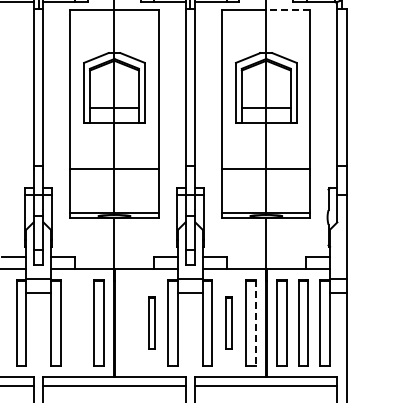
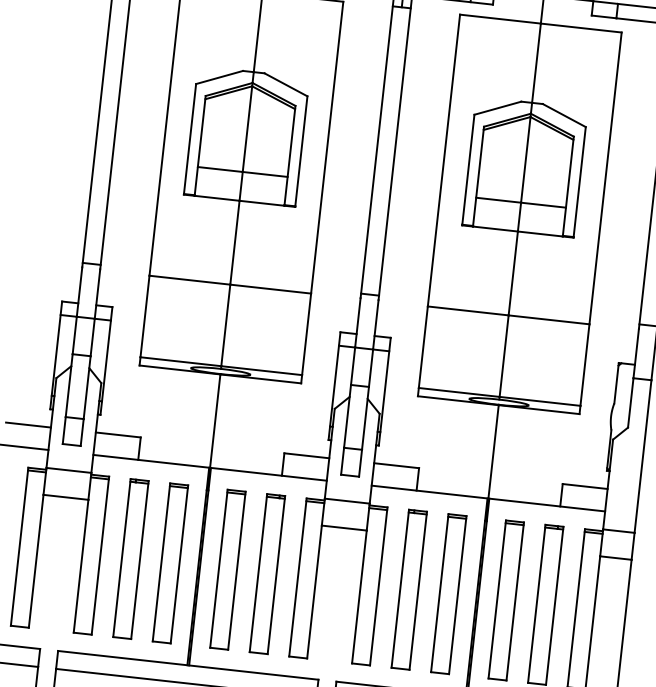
line: (287, 9) -> (579, 27), dashed -> solid
part: (76, 322) -> (129, 558), added
part: (129, 322) -> (226, 569), added
part: (151, 322) -> (267, 573), size x1.67
part: (228, 322) -> (408, 589), size x1.67
line: (255, 323) -> (457, 596), dashed -> solid

